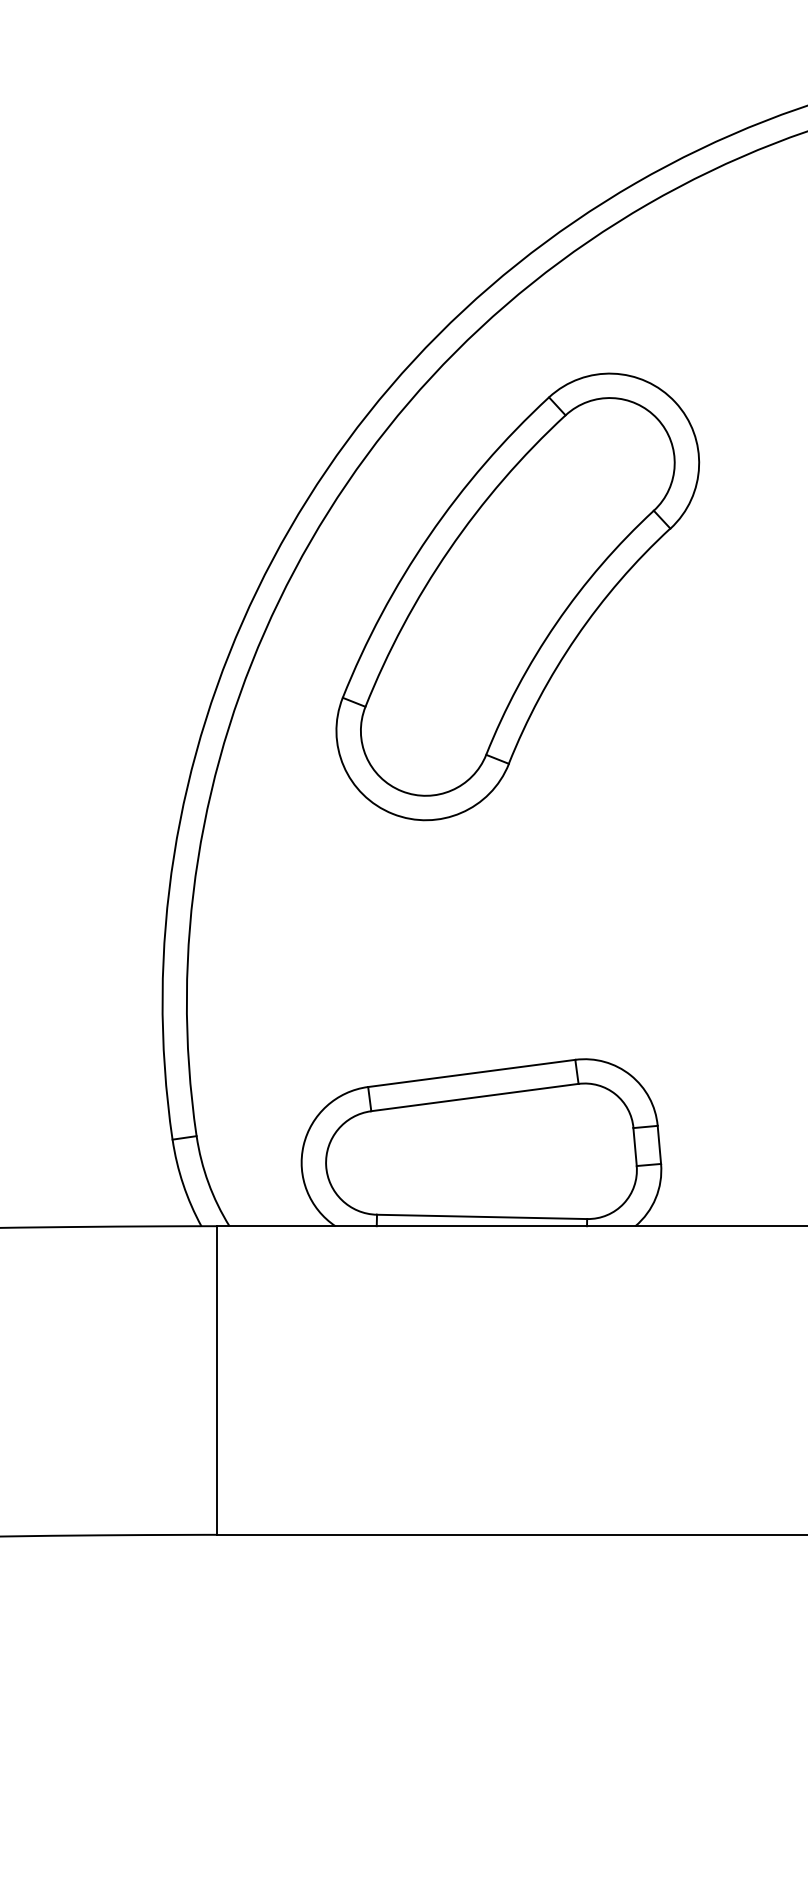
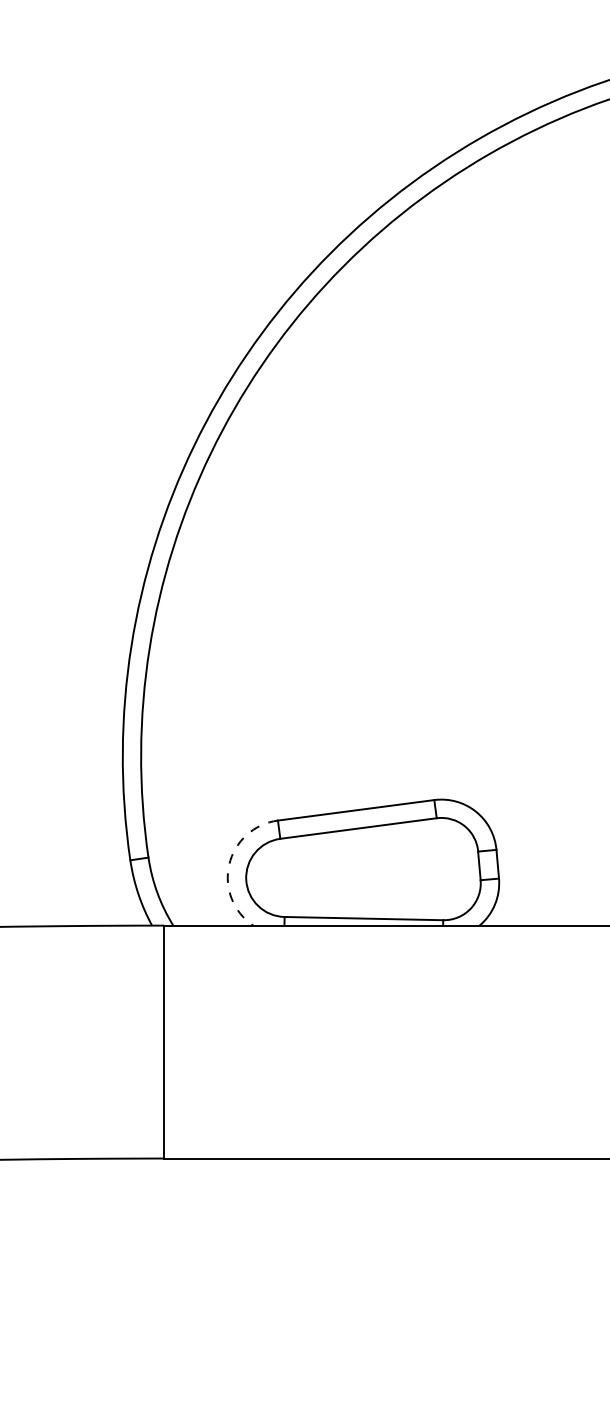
part: (517, 596) -> (390, 450), removed
arc: (303, 1145) -> (229, 864), solid -> dashed

